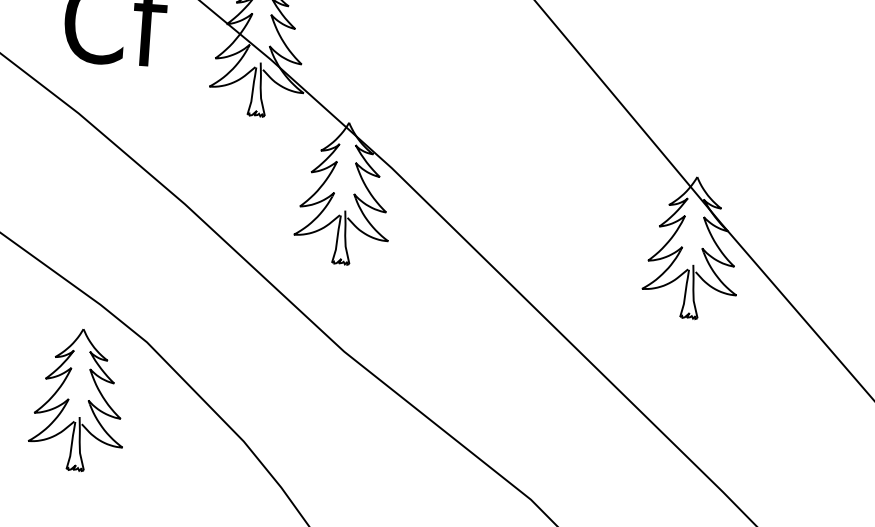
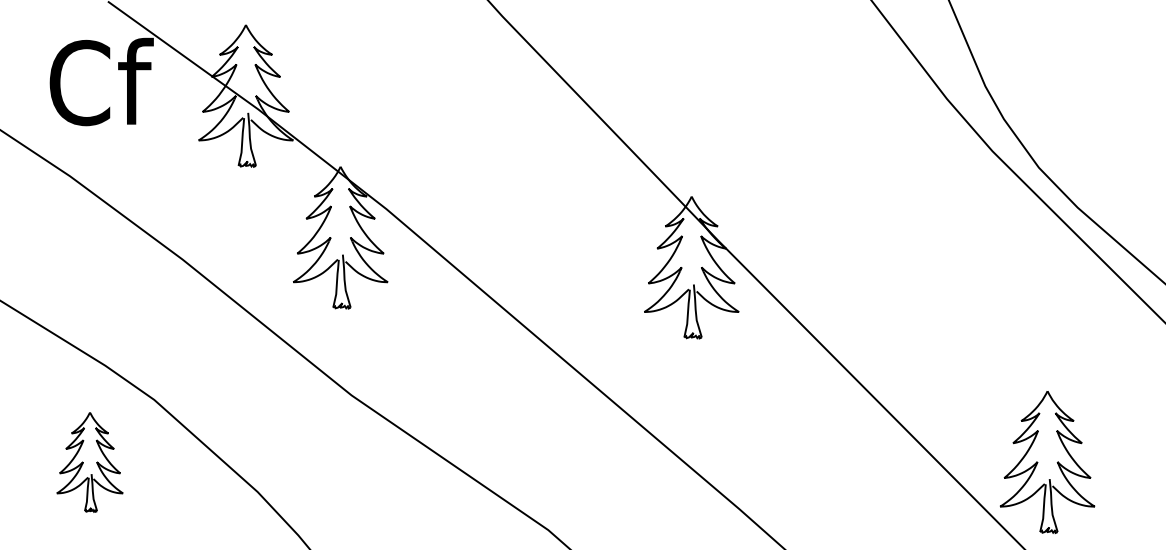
part: (78, 400) -> (89, 462), size x0.7

